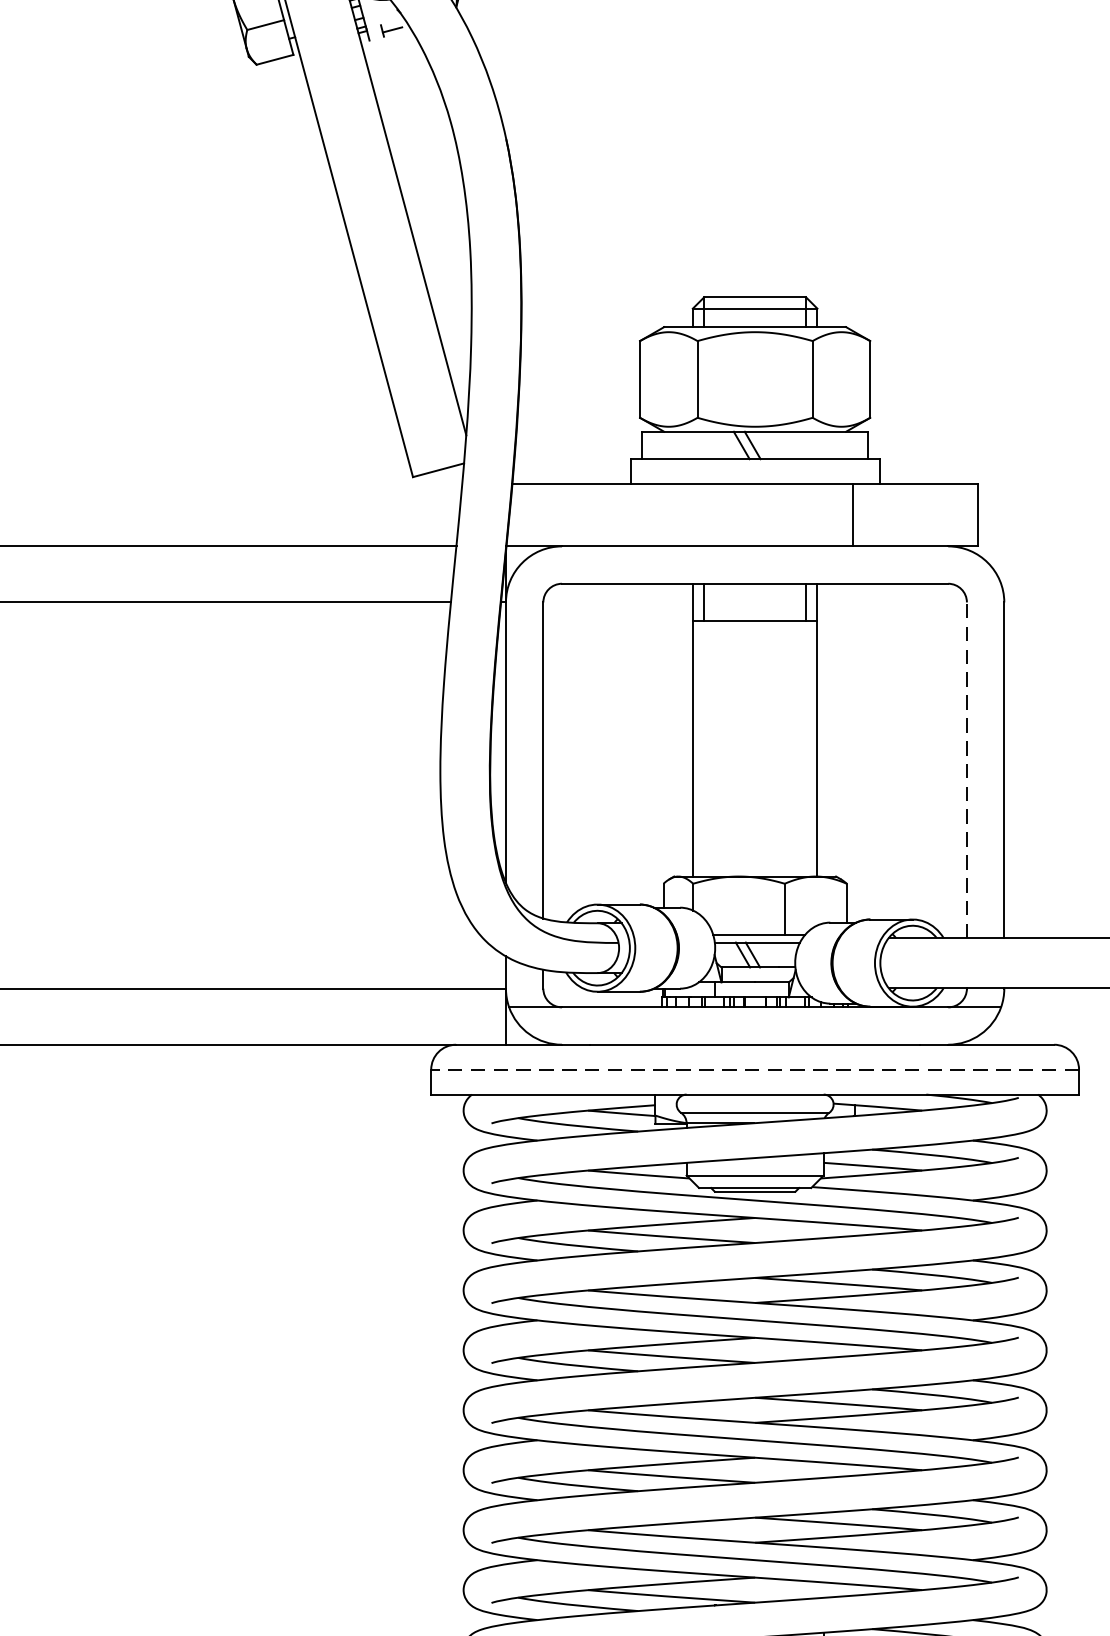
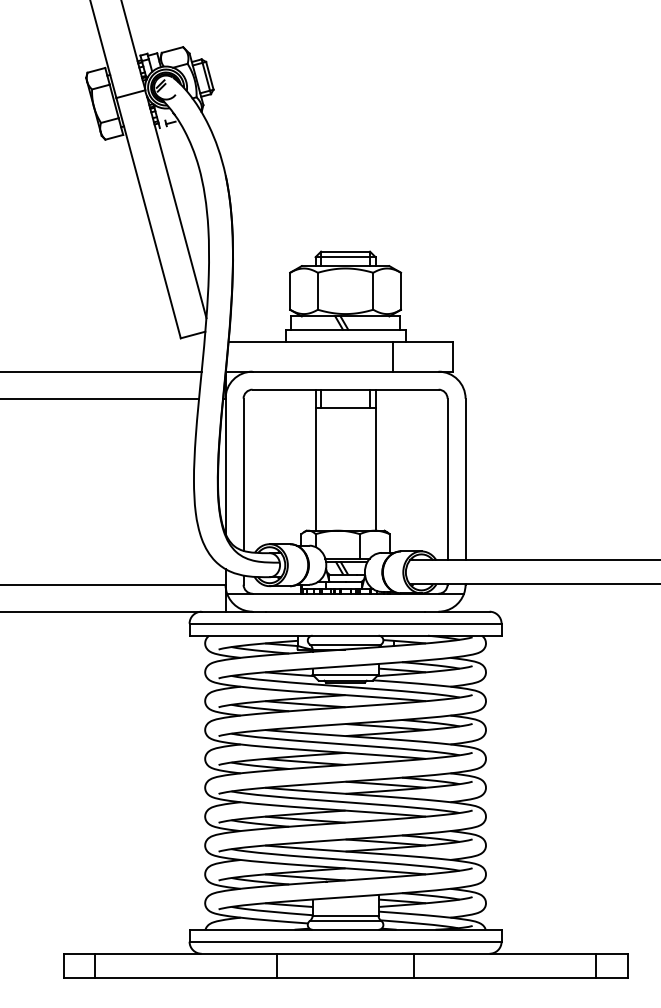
line: (966, 770) -> (447, 479), dashed -> solid
line: (754, 1069) -> (345, 623), dashed -> solid

